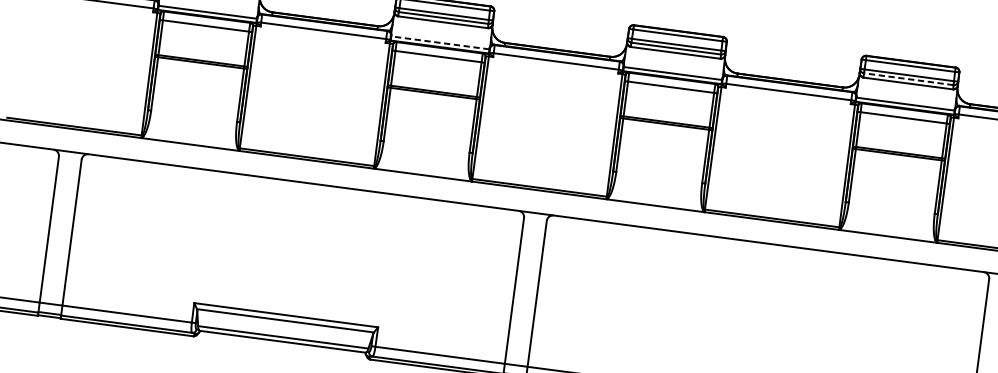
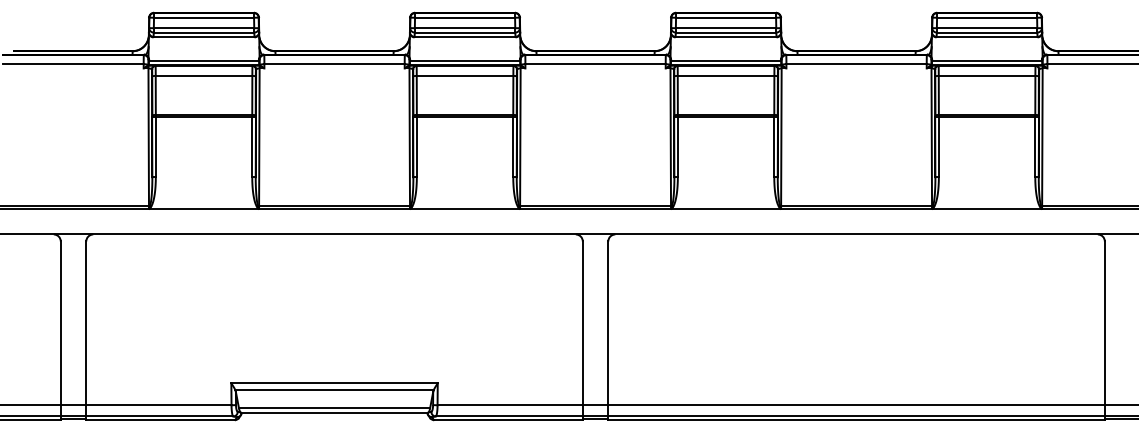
line: (439, 42) -> (464, 60), dashed -> solid
line: (908, 79) -> (986, 32), dashed -> solid

